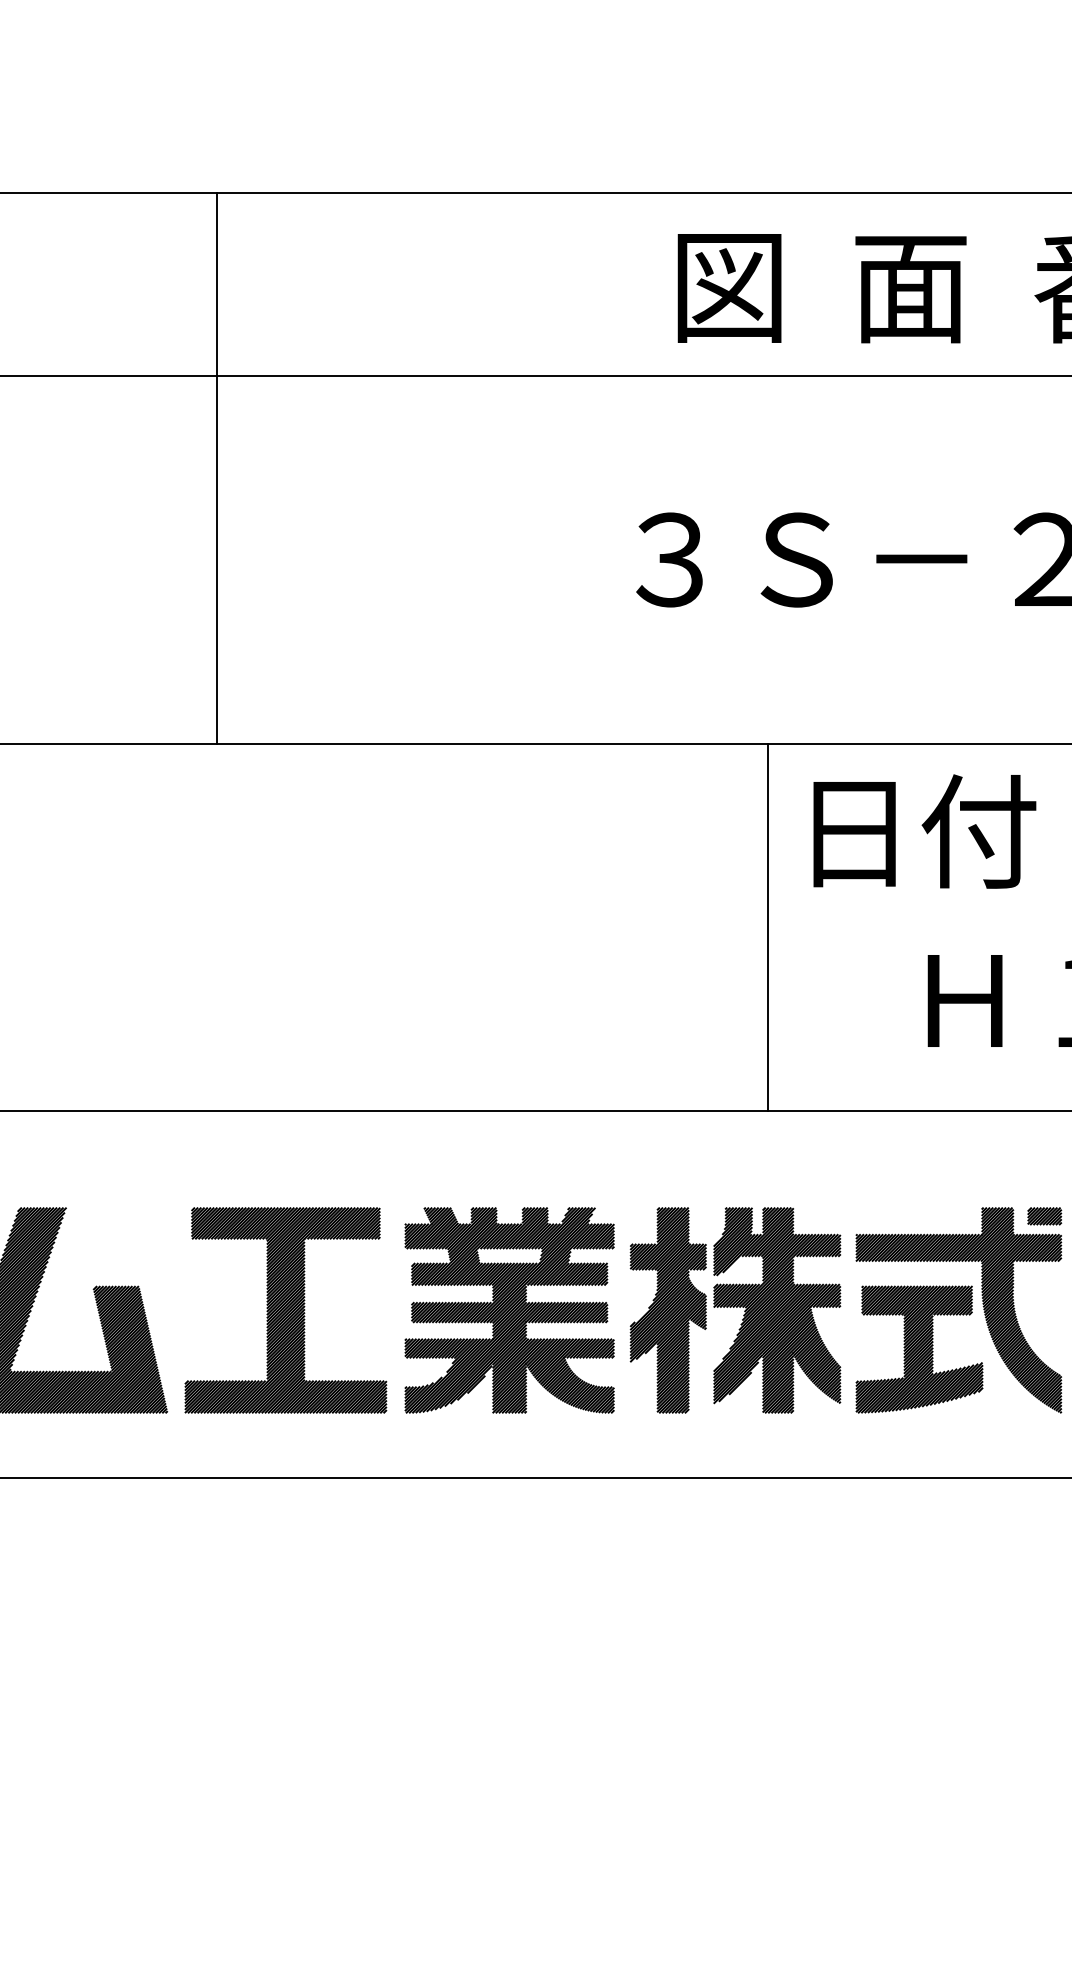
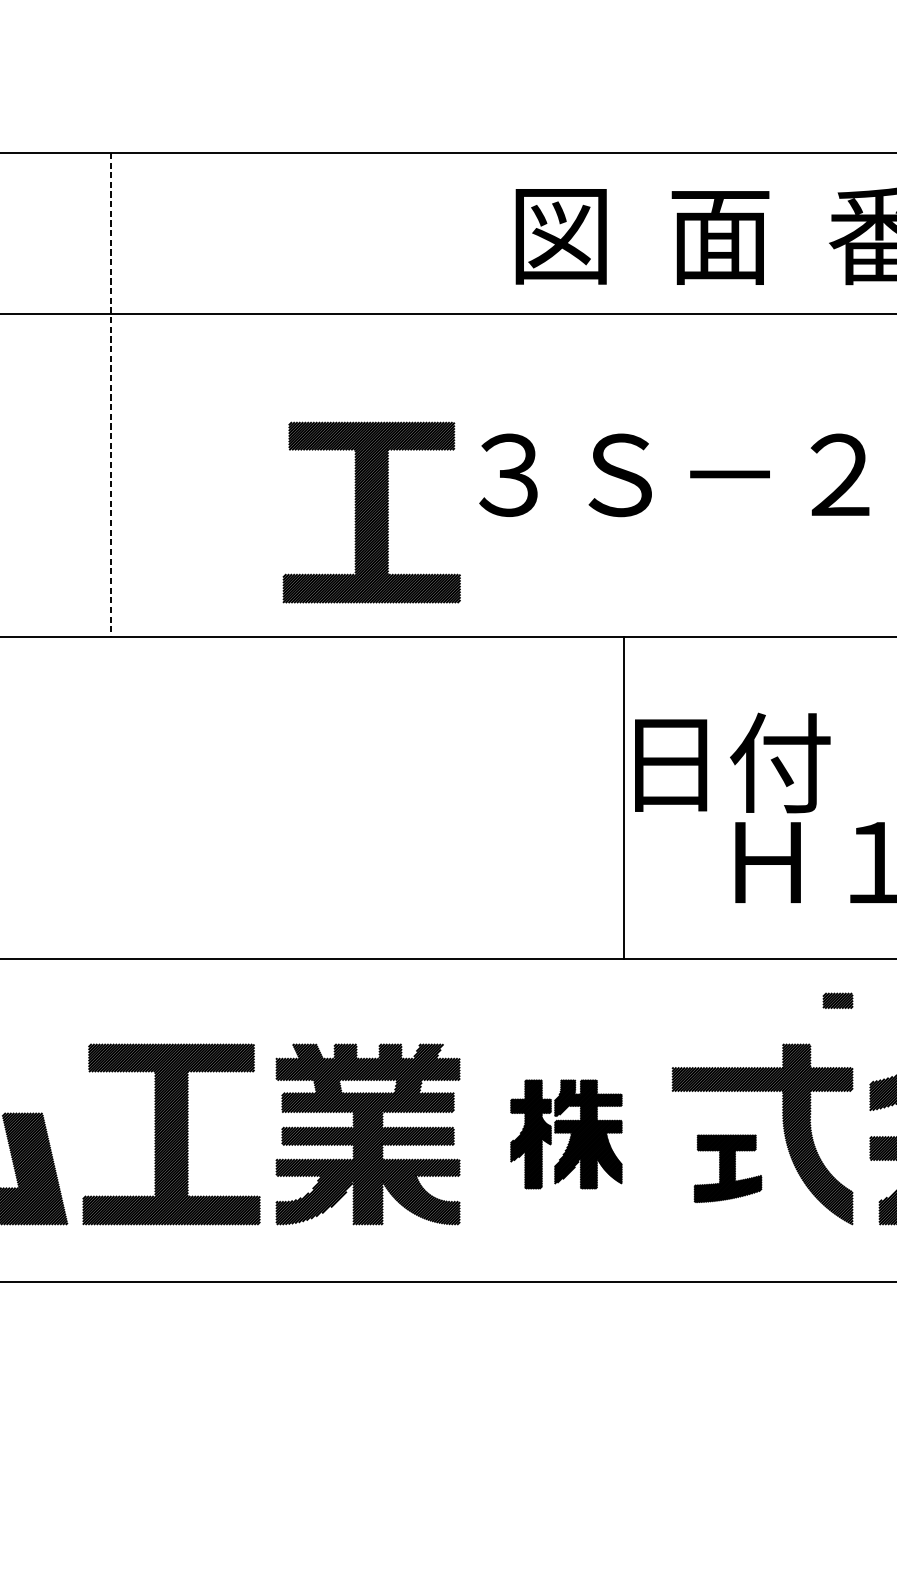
line: (216, 468) -> (110, 394), solid -> dashed
part: (513, 602) -> (371, 512), added
text: (924, 831) -> (732, 762), moved
line: (767, 927) -> (623, 798), moved
part: (1044, 1216) -> (837, 1000), moved
part: (735, 1310) -> (566, 1134), size x0.6
part: (919, 1349) -> (728, 1168), size x0.6

